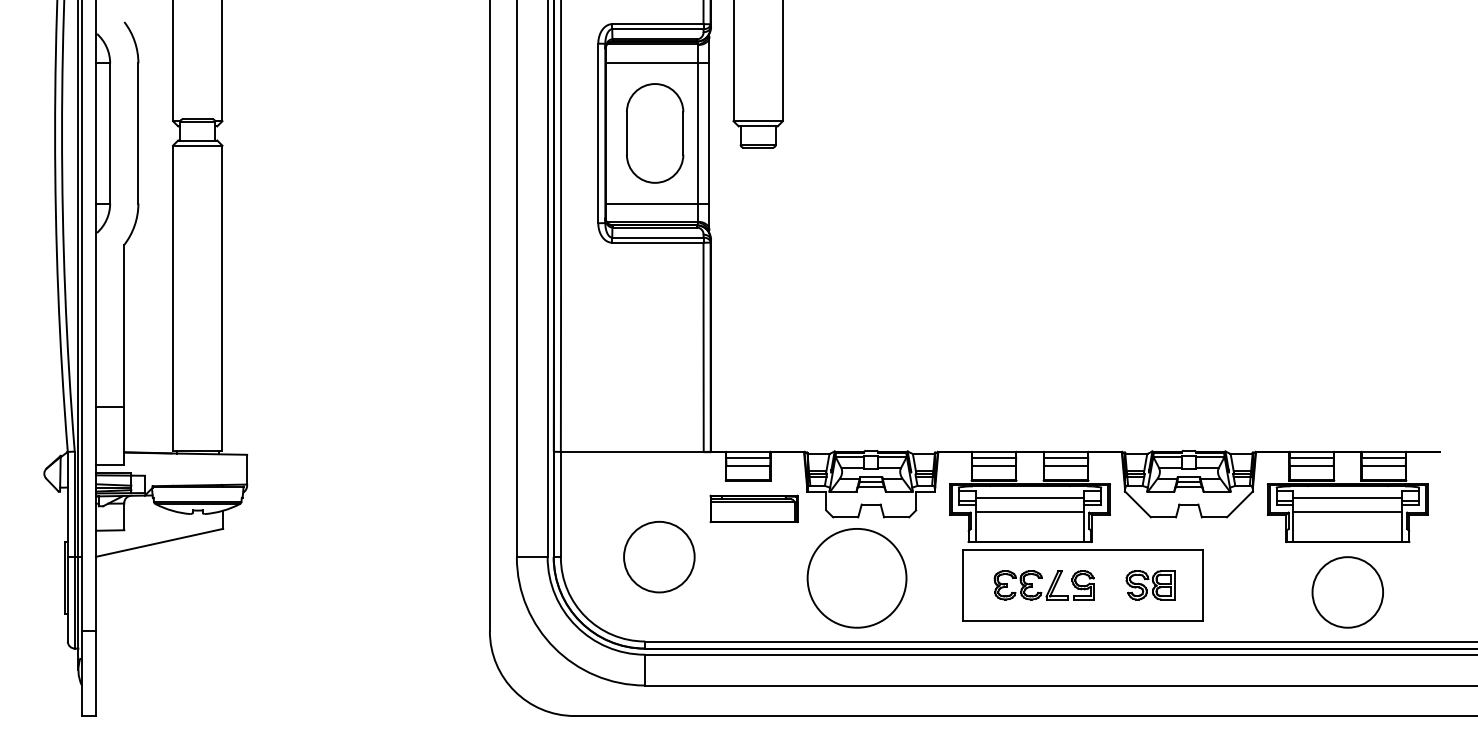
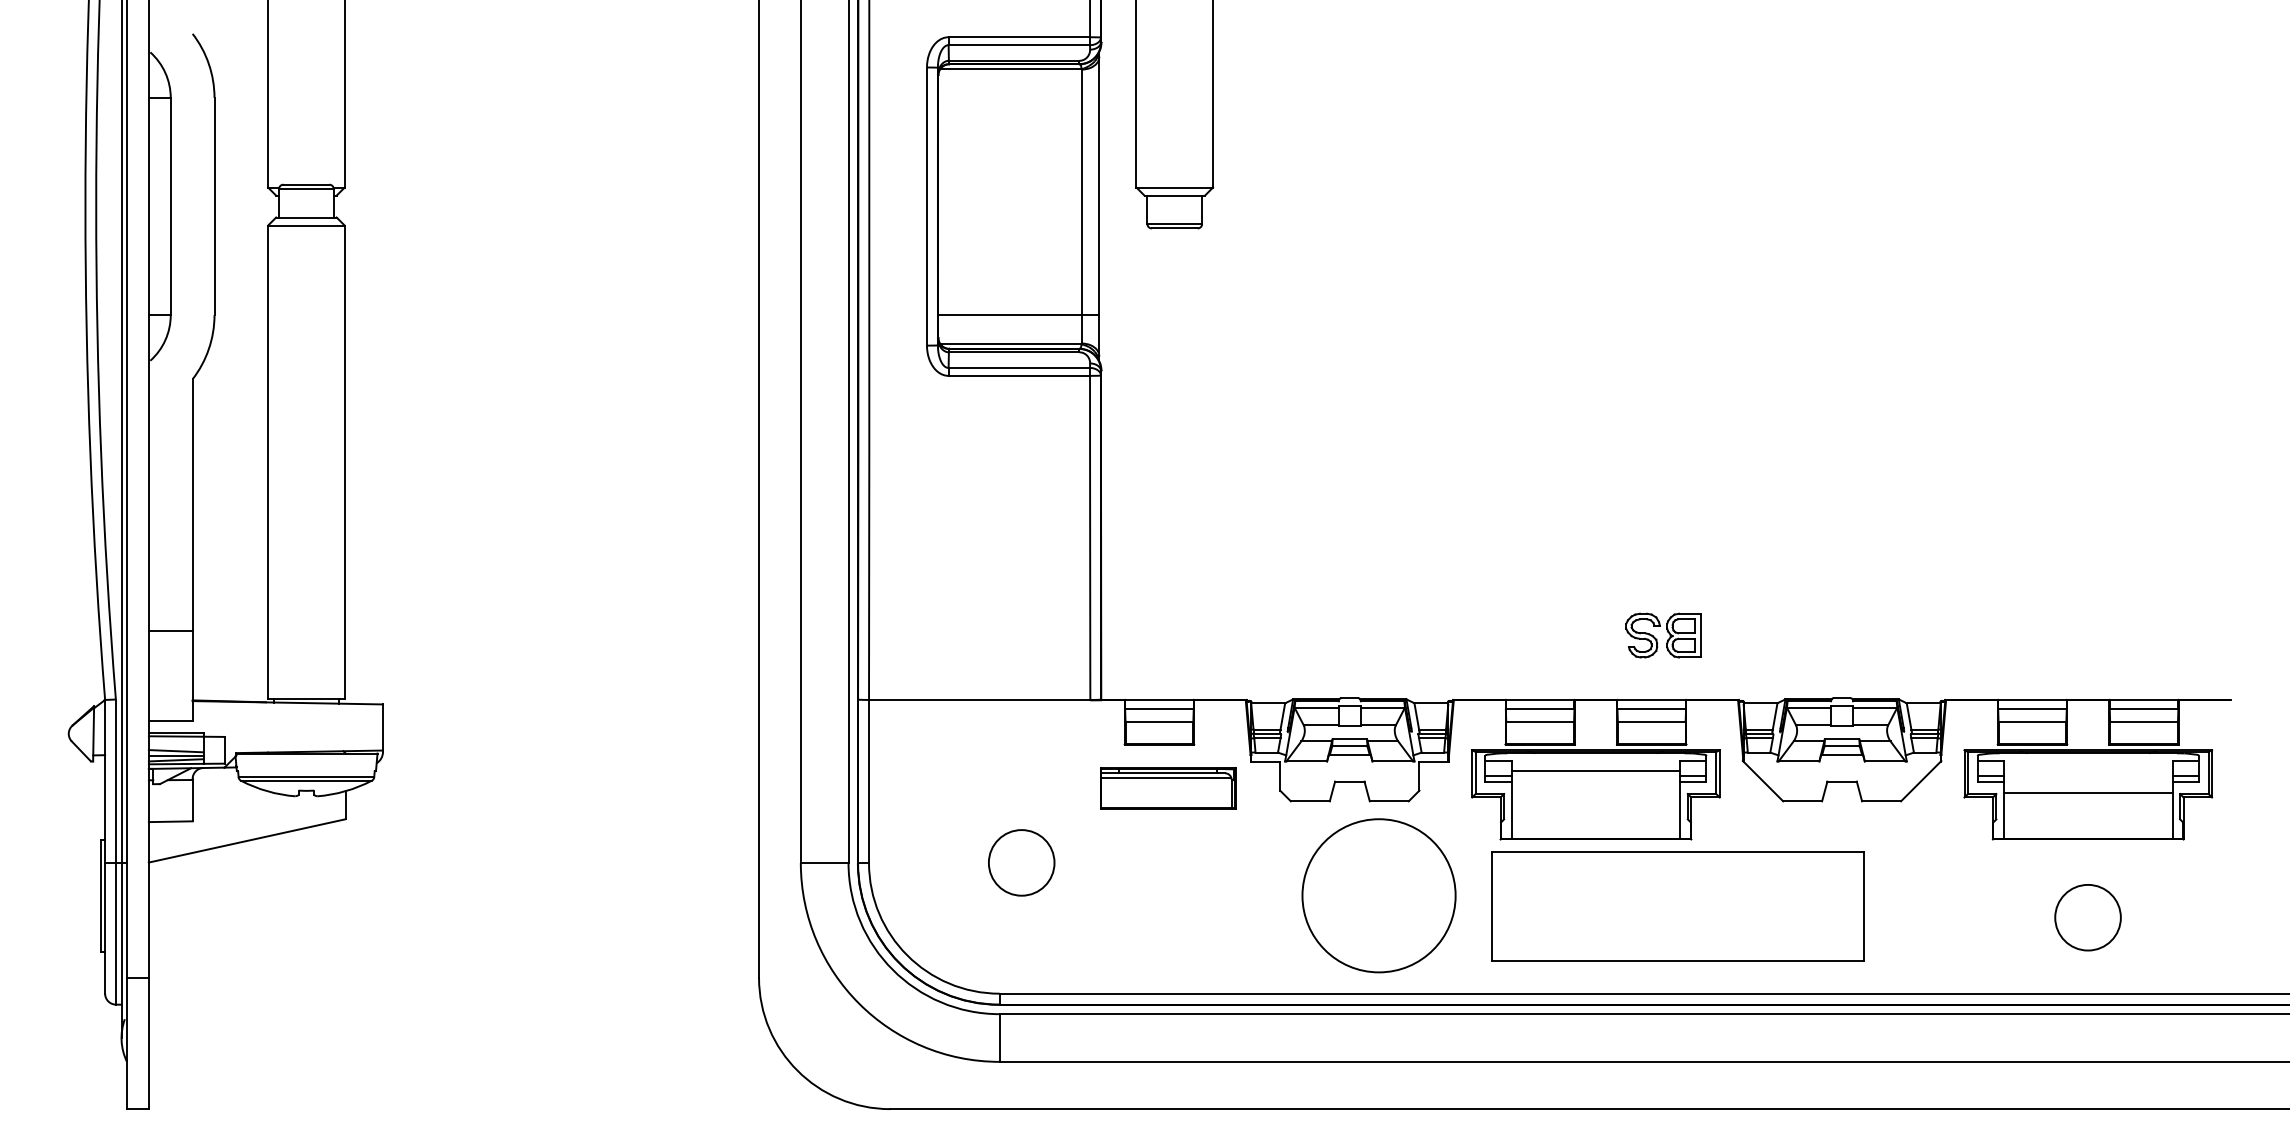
line: (657, 63) -> (1018, 98), removed
part: (655, 133) -> (1015, 206), removed
line: (1347, 497) -> (2087, 770), removed
line: (1029, 511) -> (1595, 792), removed
circle: (659, 556) -> (1021, 861), size x0.6
circle: (856, 578) -> (1378, 896), moved
part: (1150, 585) -> (1663, 635), moved
part: (1049, 587) -> (1626, 910), removed
circle: (1347, 592) -> (2087, 917), size x0.6

